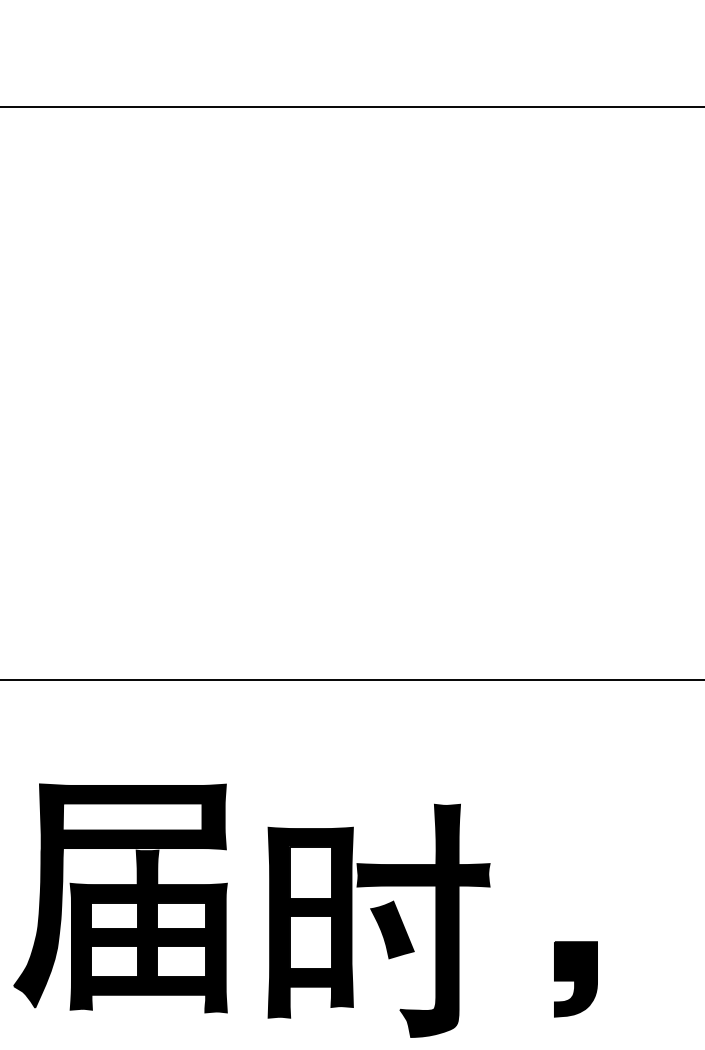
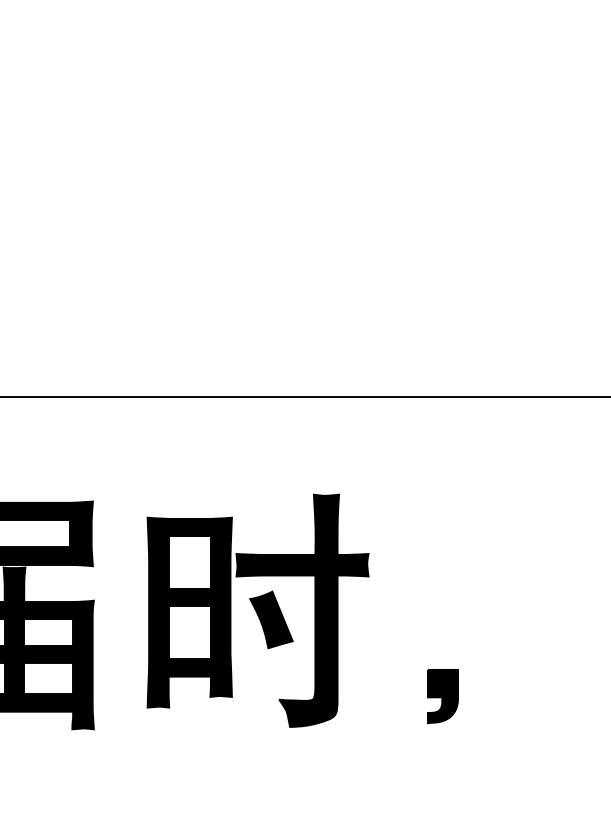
part: (378, 920) -> (257, 610), moved
part: (575, 979) -> (442, 696), size x0.71

